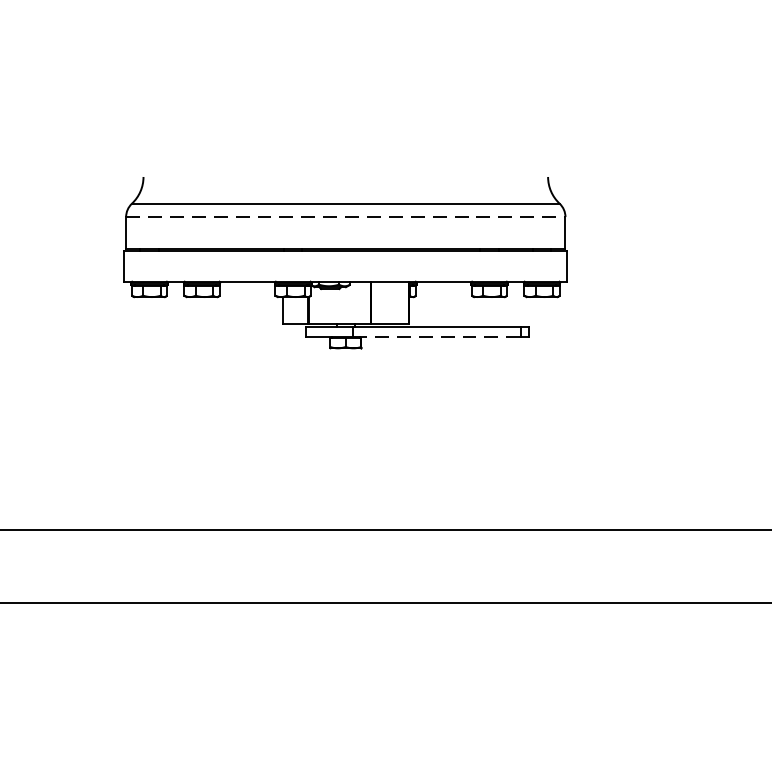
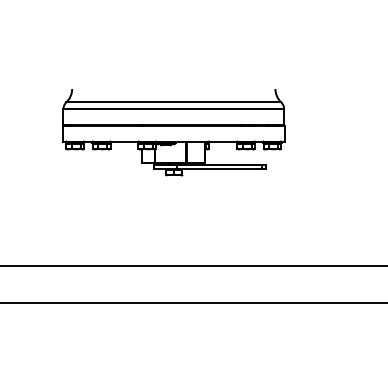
line: (347, 217) -> (174, 109), dashed -> solid
line: (438, 337) -> (220, 169), dashed -> solid

